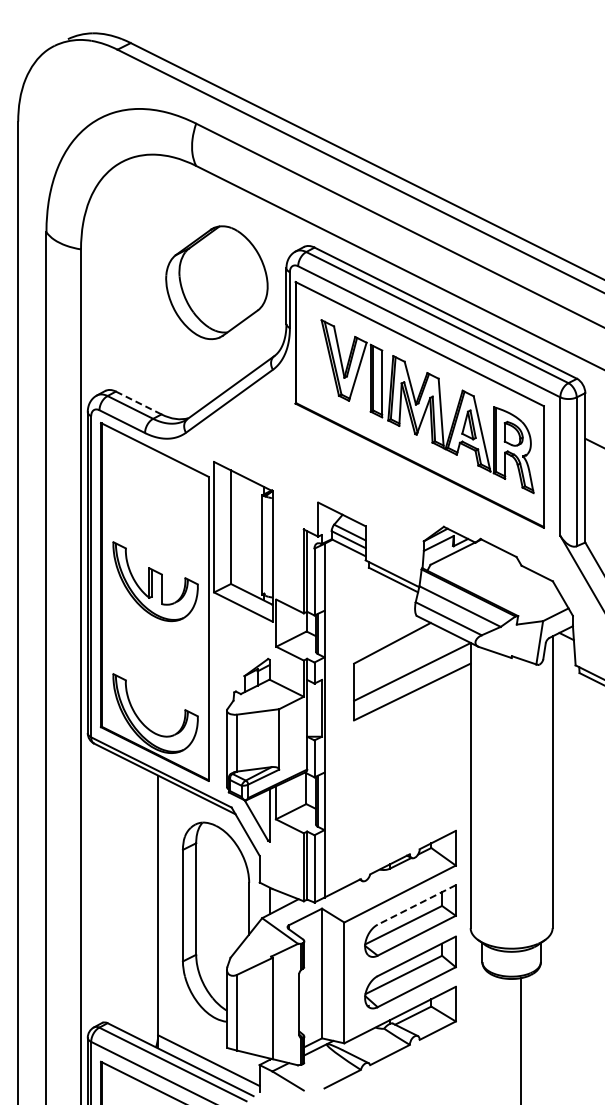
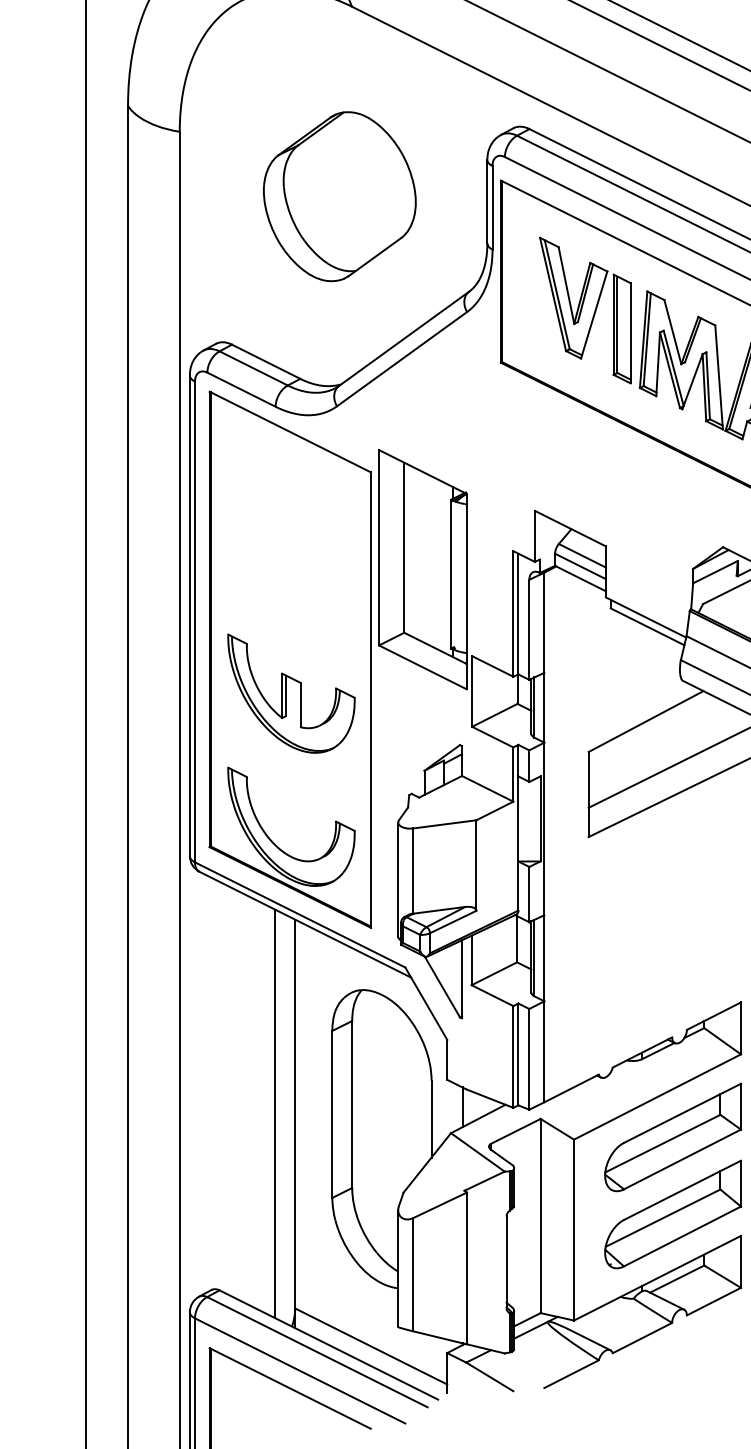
part: (216, 282) -> (339, 196), moved
line: (138, 403) -> (265, 362), dashed -> solid
part: (155, 581) -> (291, 693), moved
line: (144, 904) -> (274, 1112), added
line: (416, 904) -> (682, 1112), dashed -> solid

